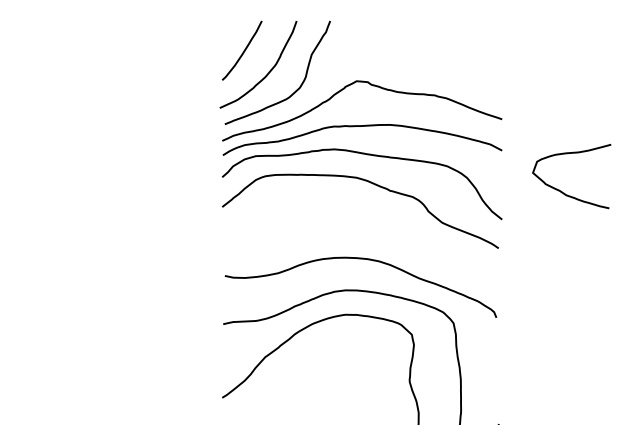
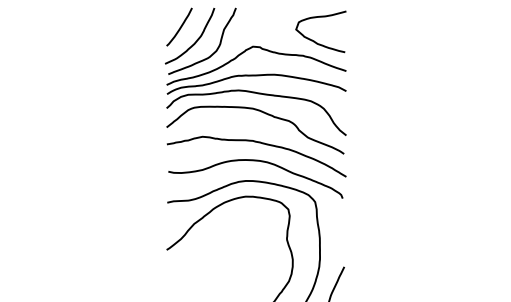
curve: (561, 189) -> (314, 40), moved
curve: (365, 231) -> (258, 143), added

